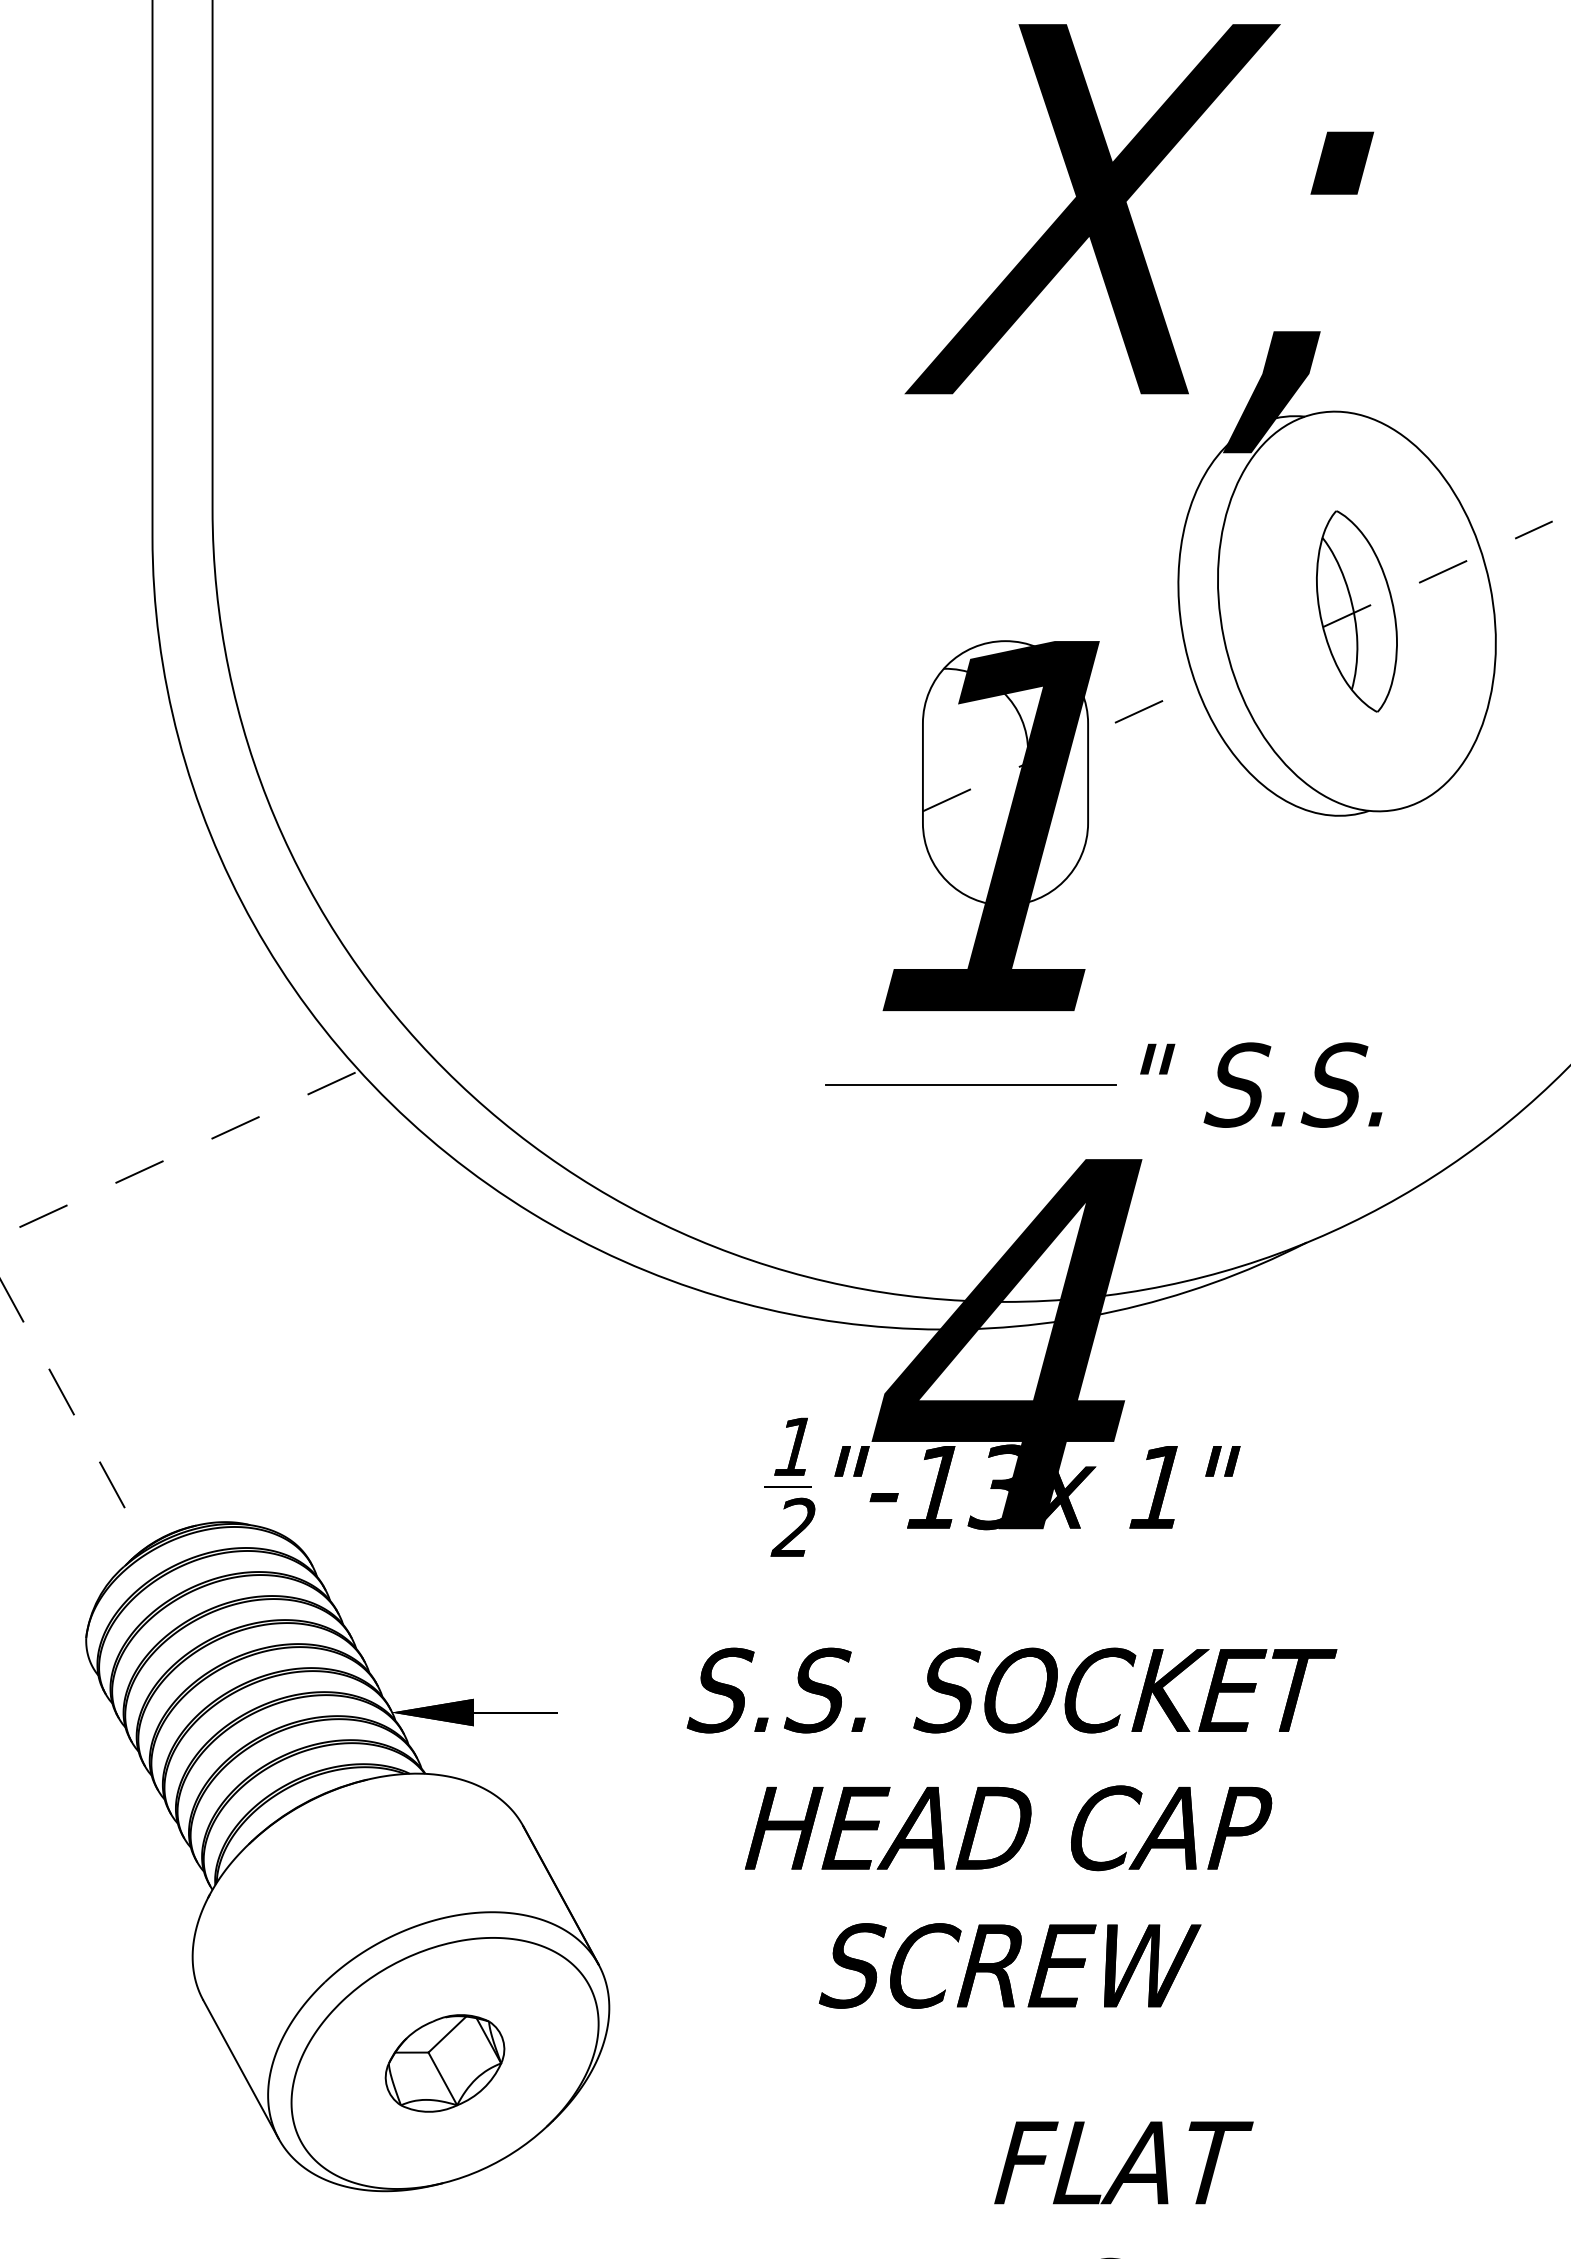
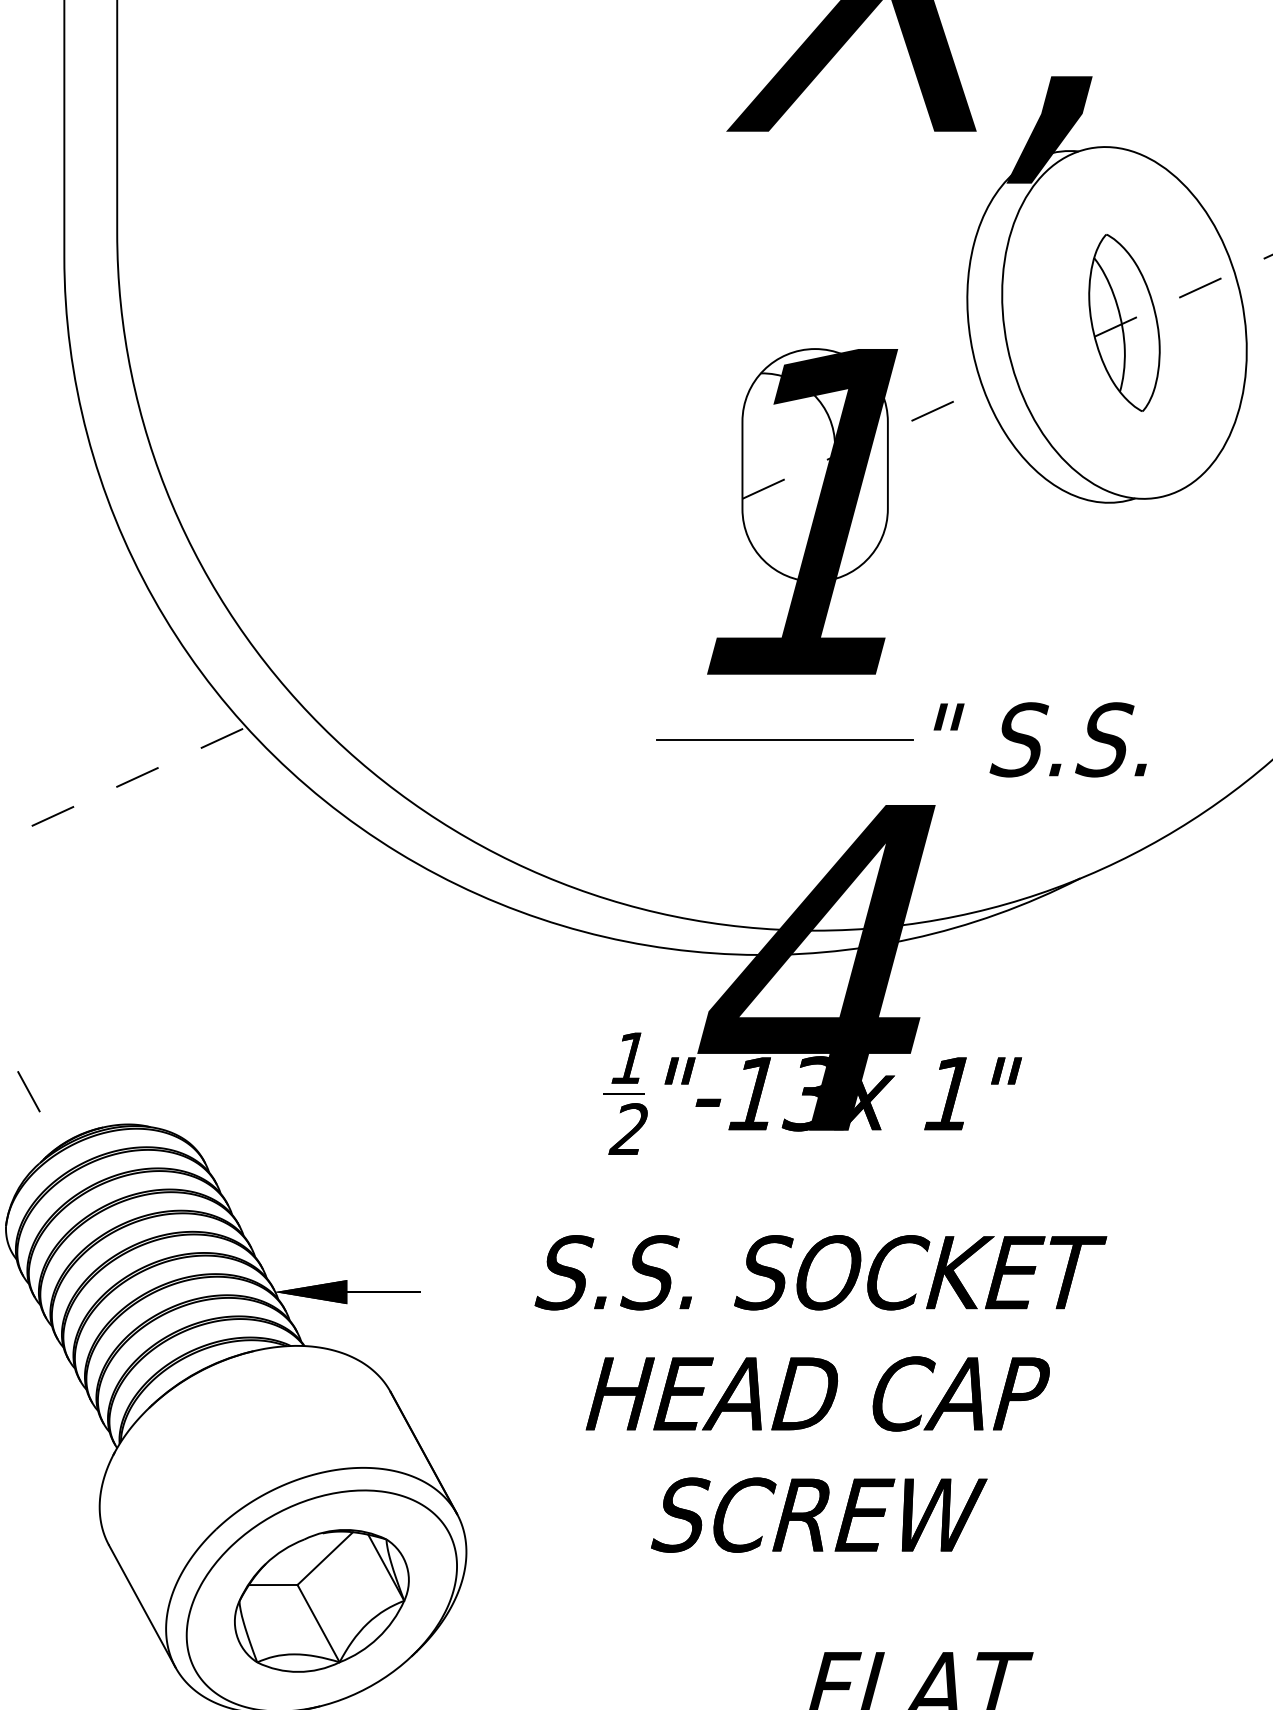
part: (444, 2063) -> (321, 1601), size x1.67

